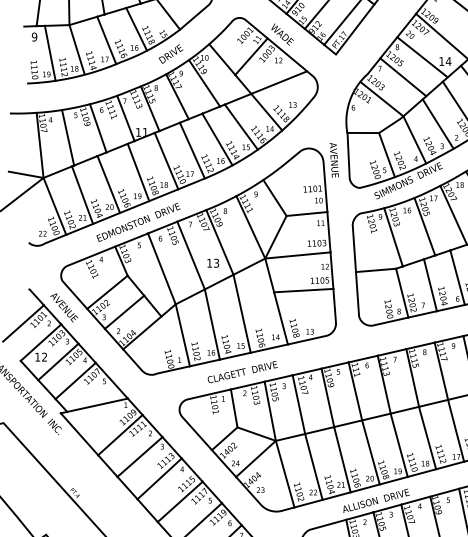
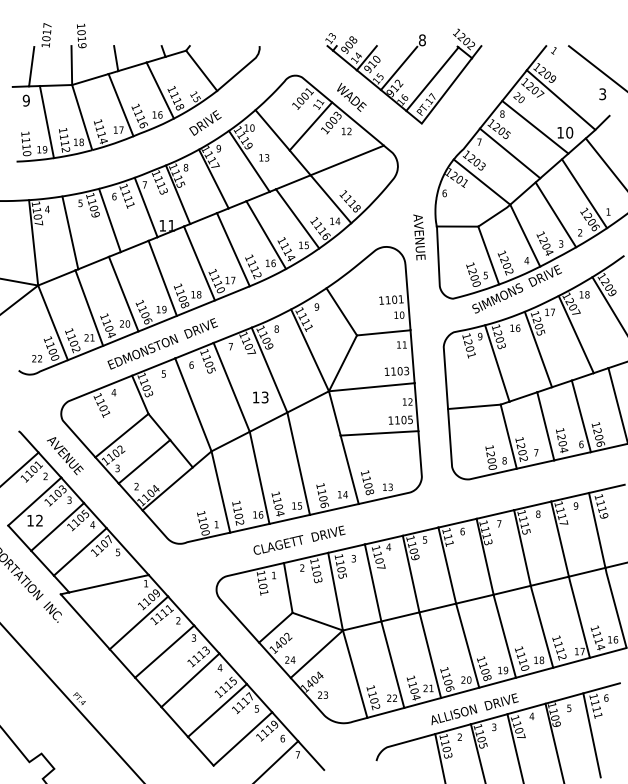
text: (448, 61) -> (569, 132), 14 -> 10
text: (293, 104) -> (264, 157), moved
text: (334, 160) -> (419, 237), moved

